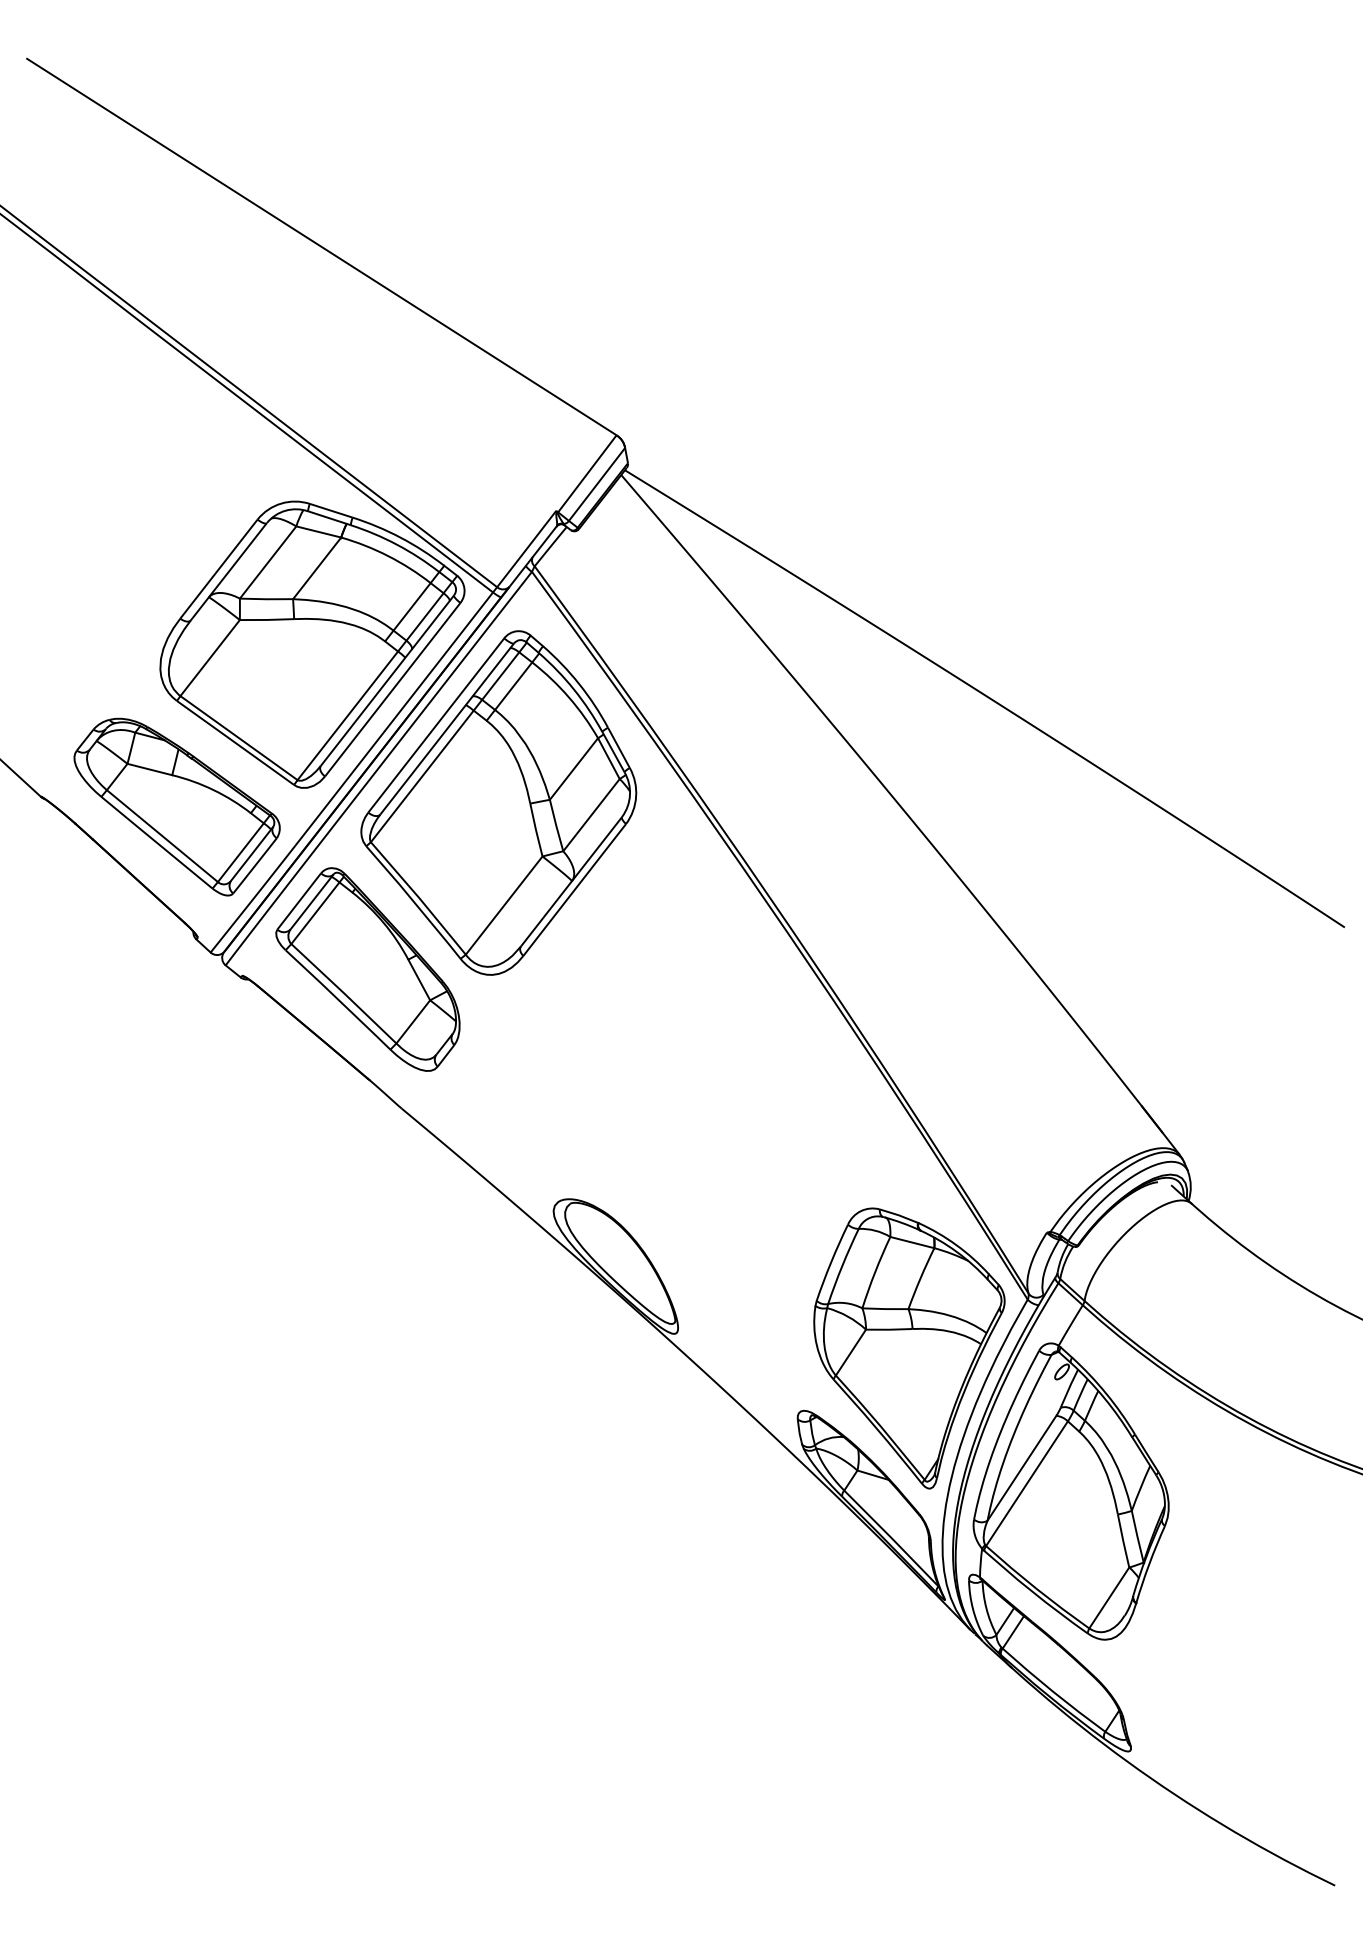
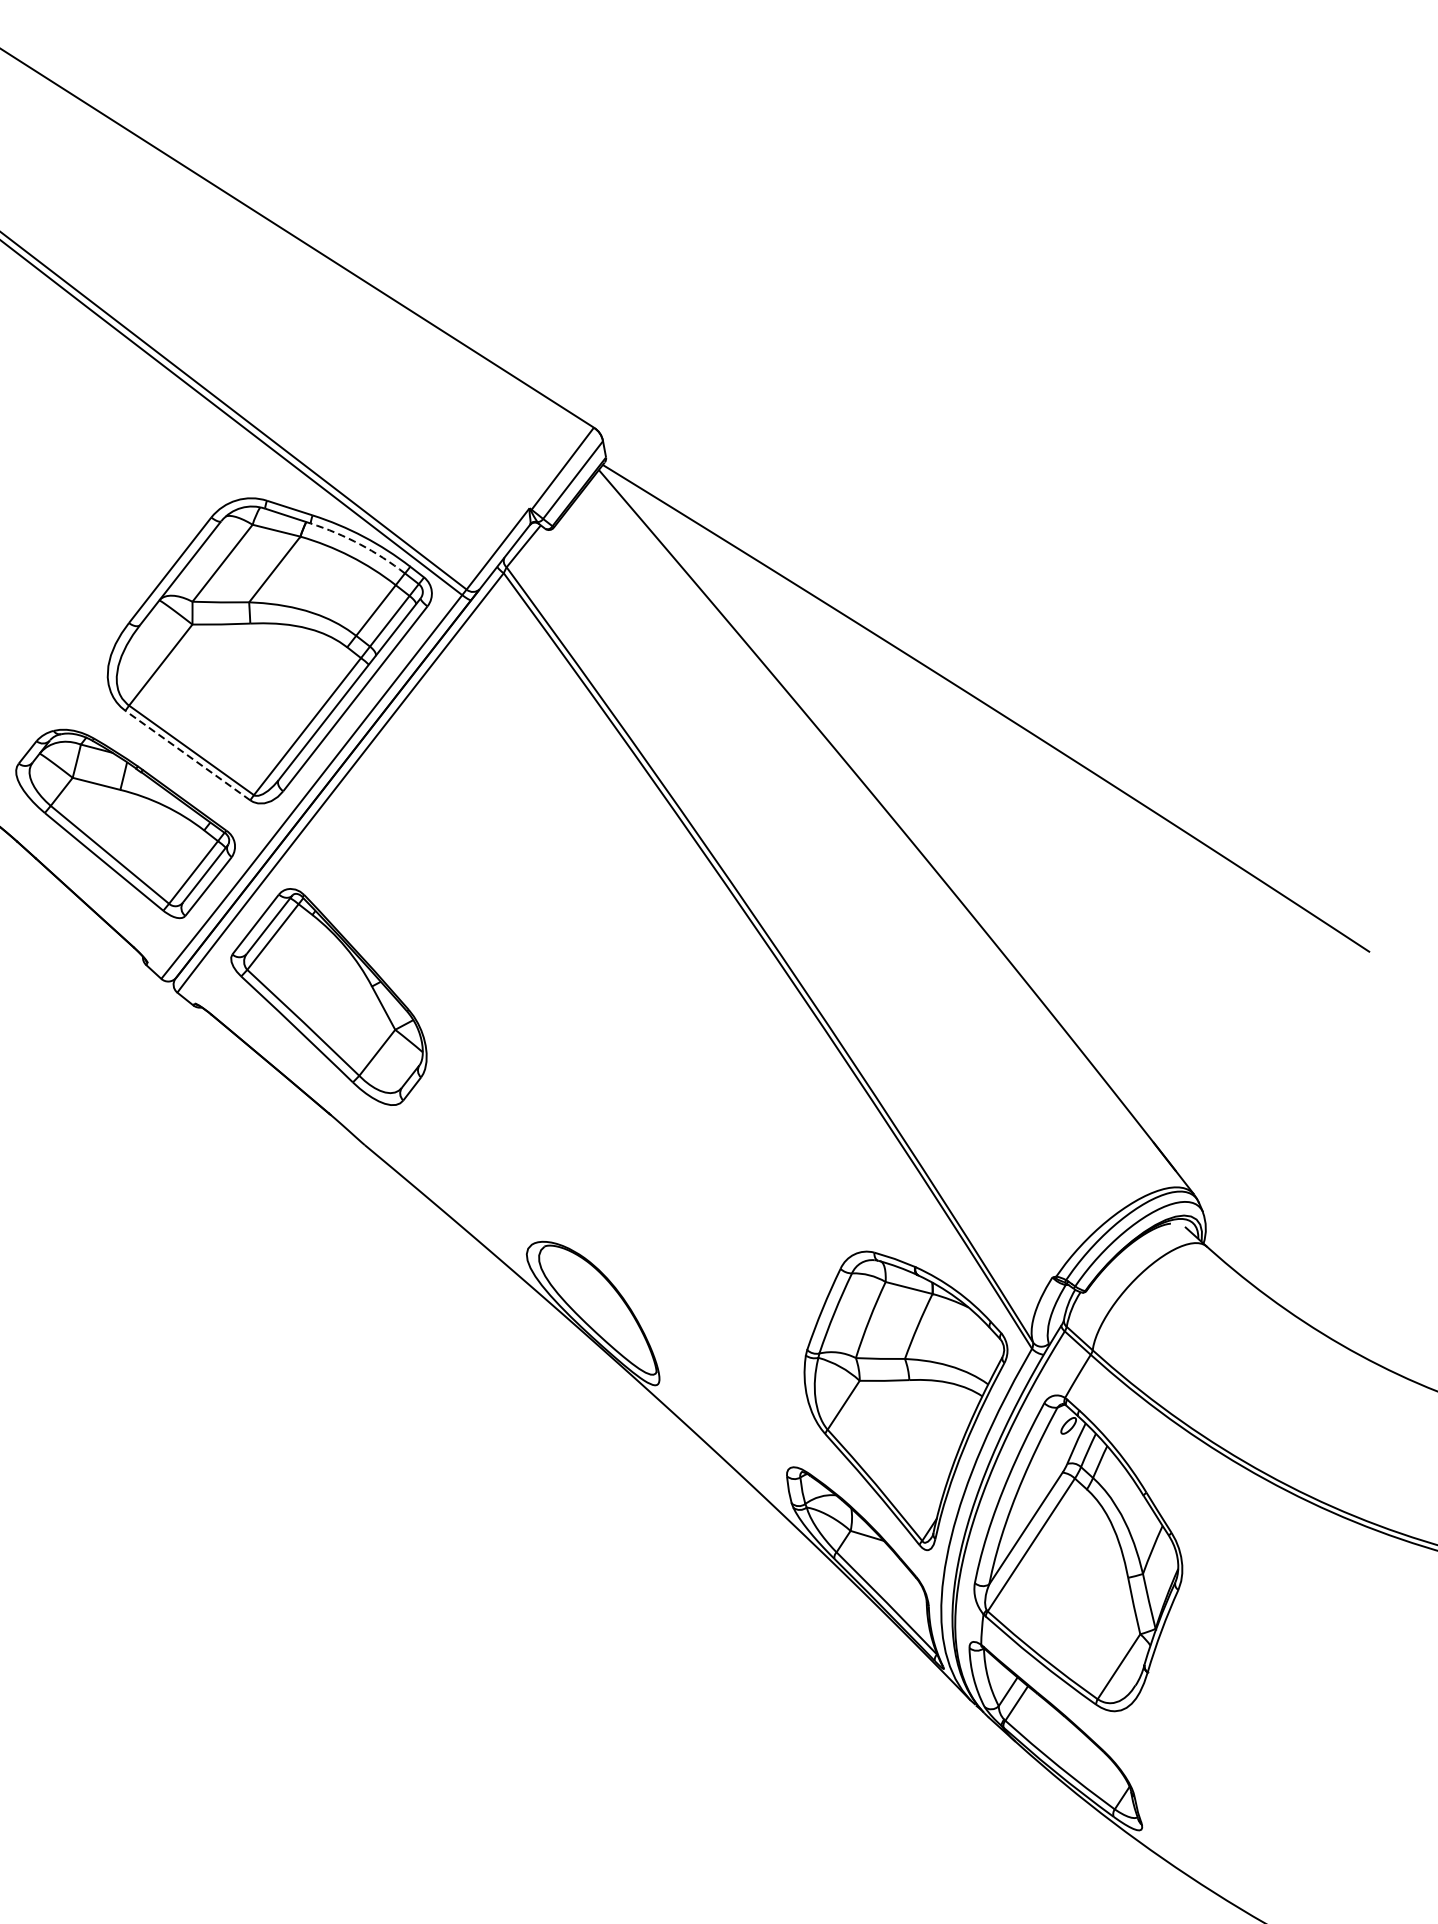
arc: (397, 544) -> (360, 544), solid -> dashed
line: (235, 742) -> (187, 755), solid -> dashed
part: (498, 802) -> (468, 819), removed

